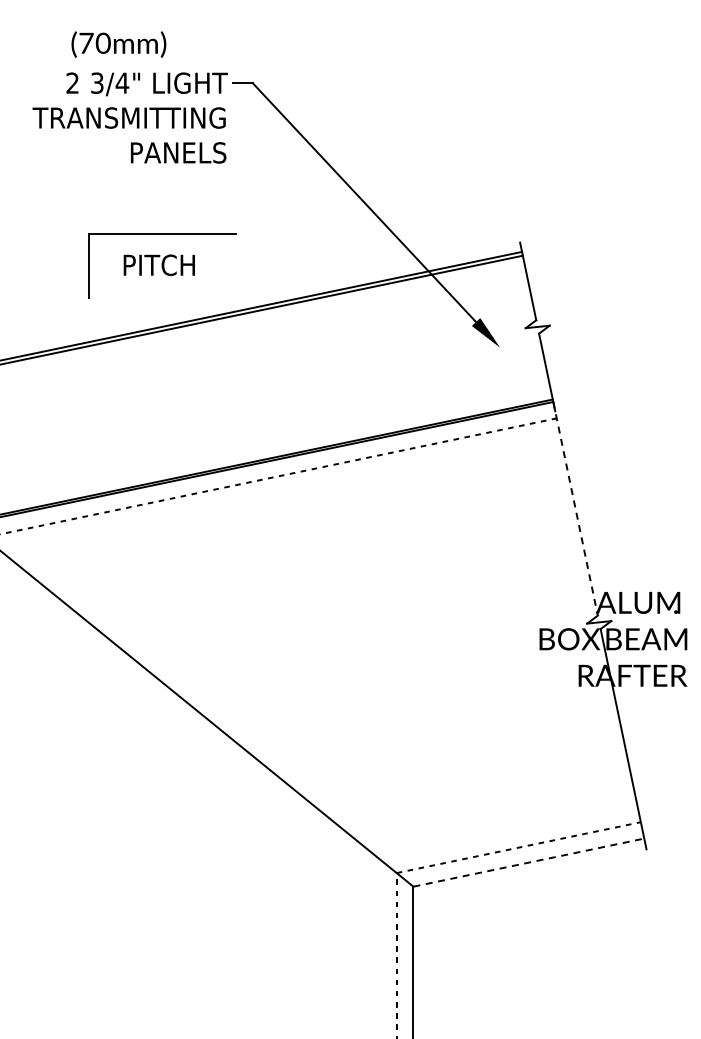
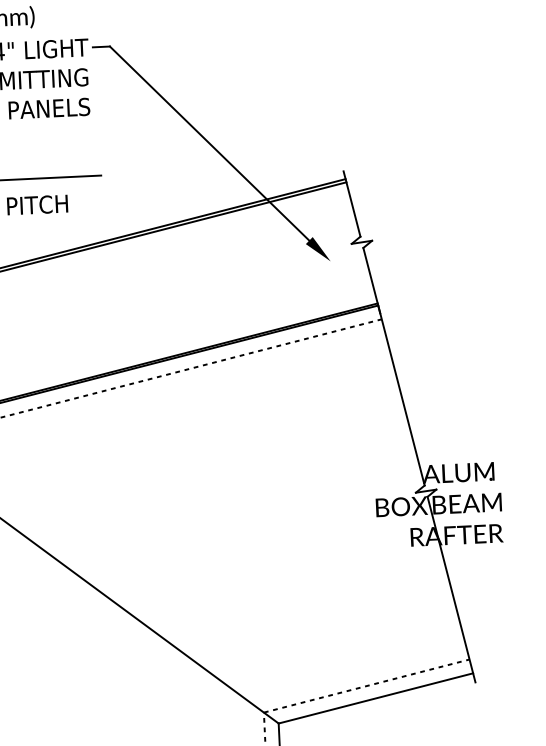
line: (575, 509) -> (401, 396), dashed -> solid
line: (528, 862) -> (375, 698), dashed -> solid

